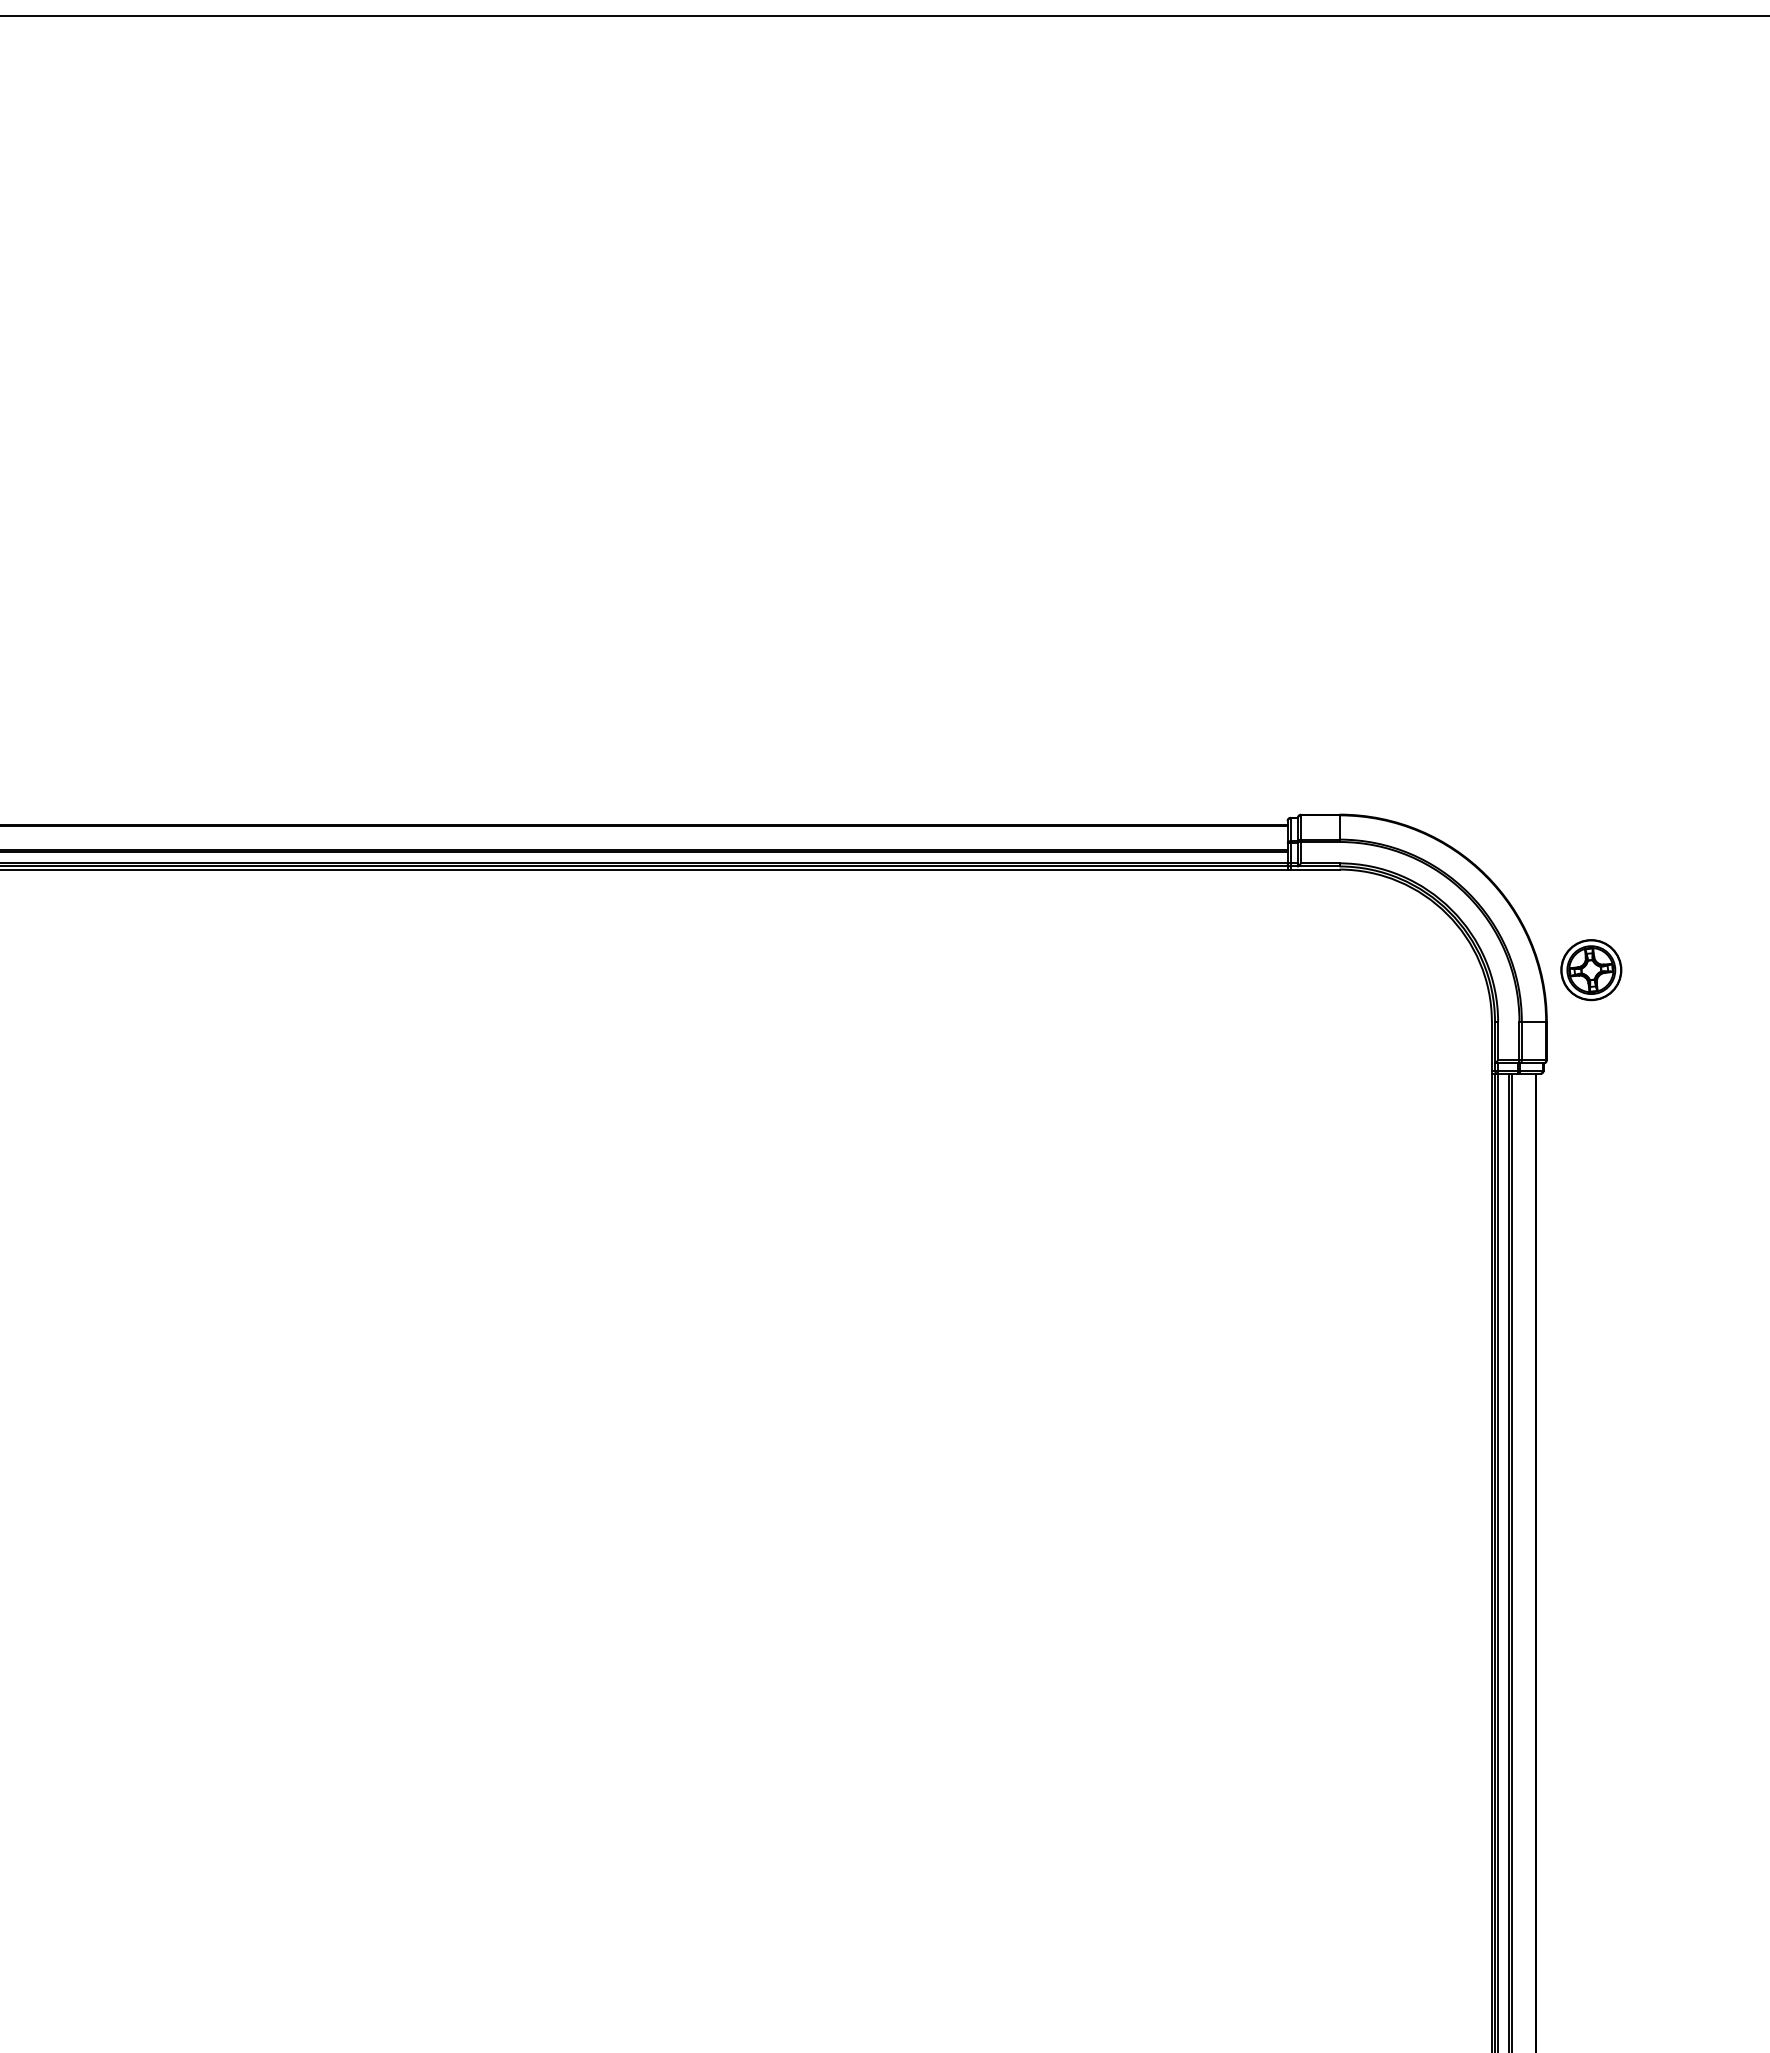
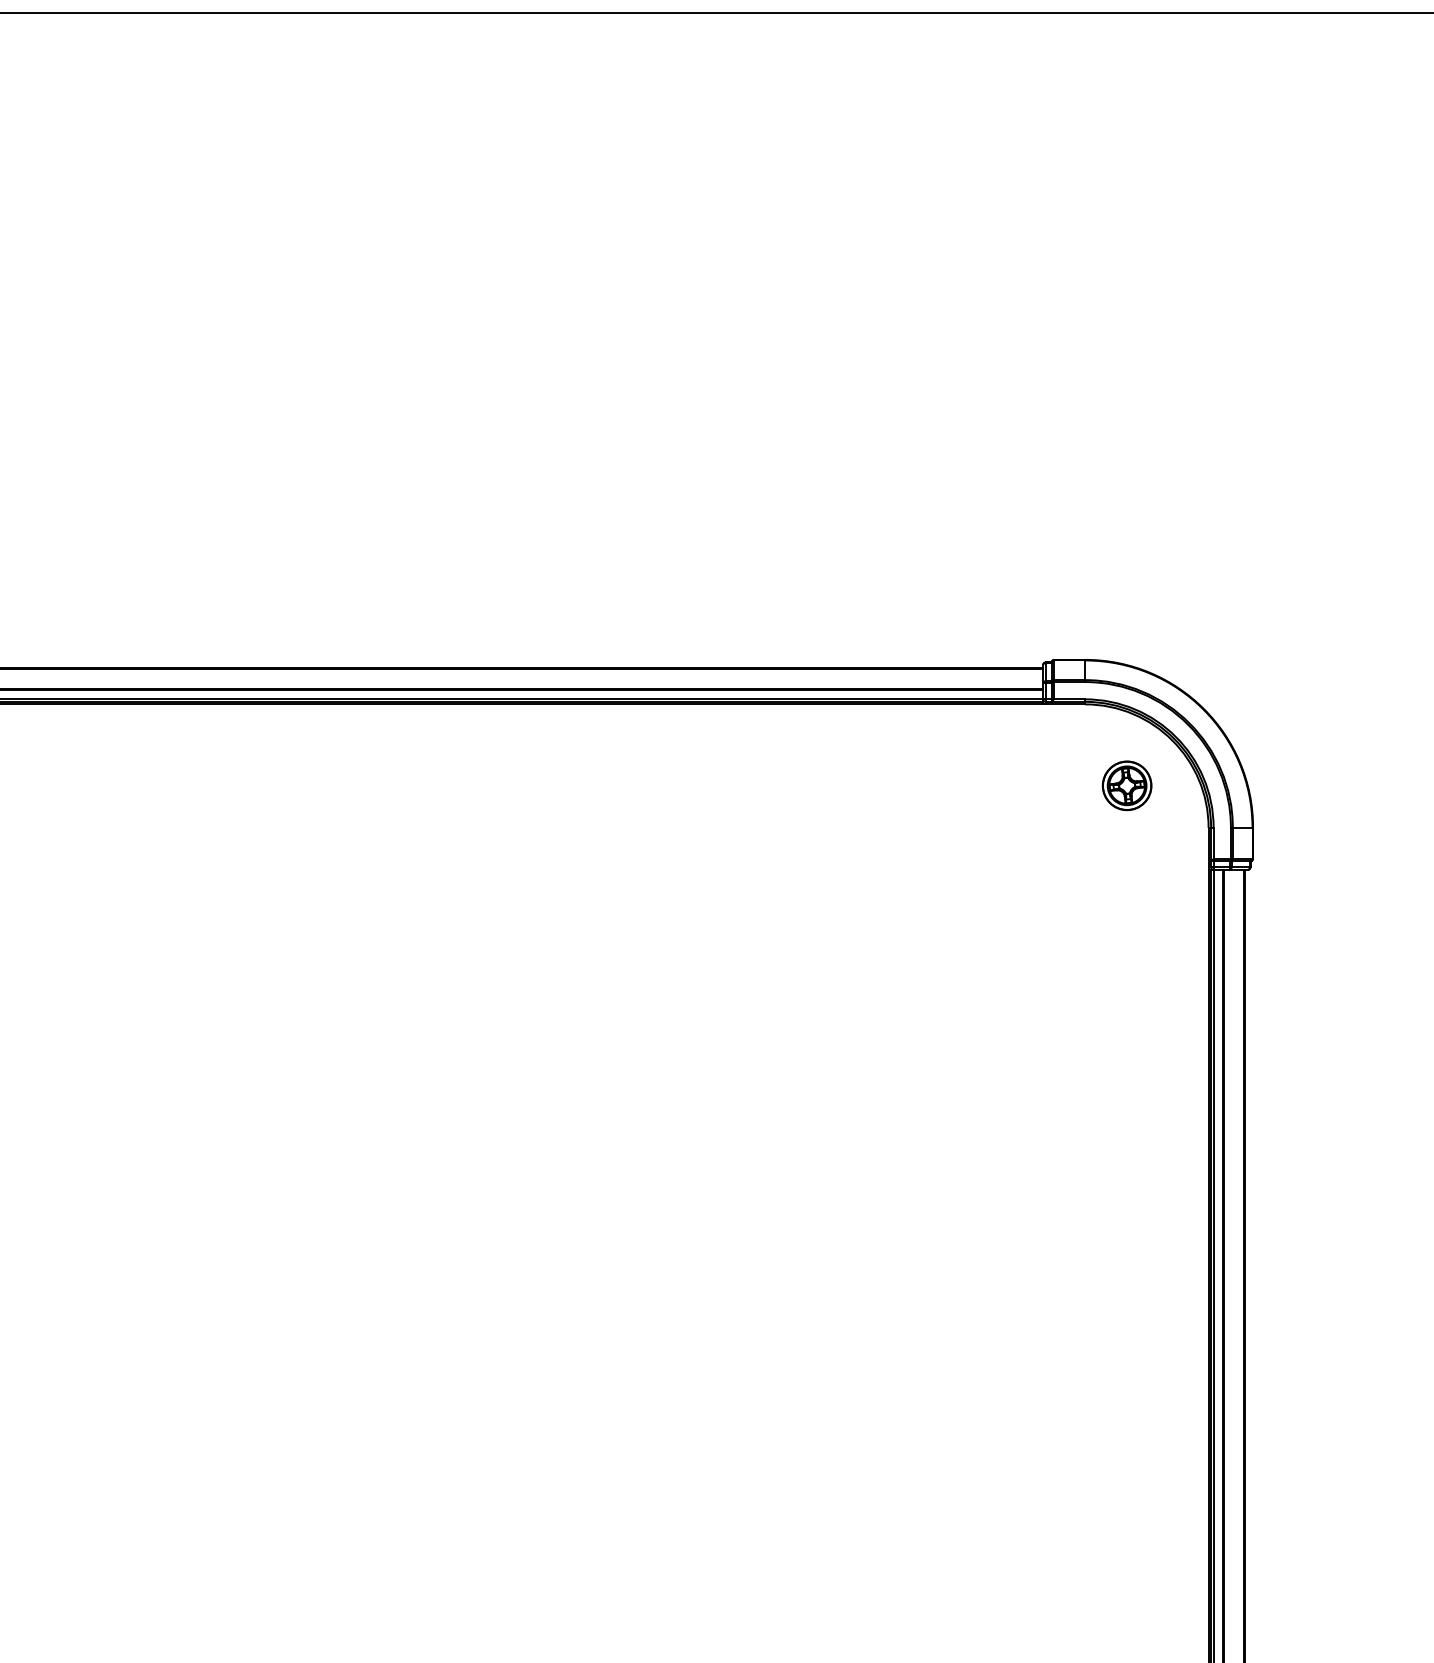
part: (1591, 970) -> (1127, 786), moved

